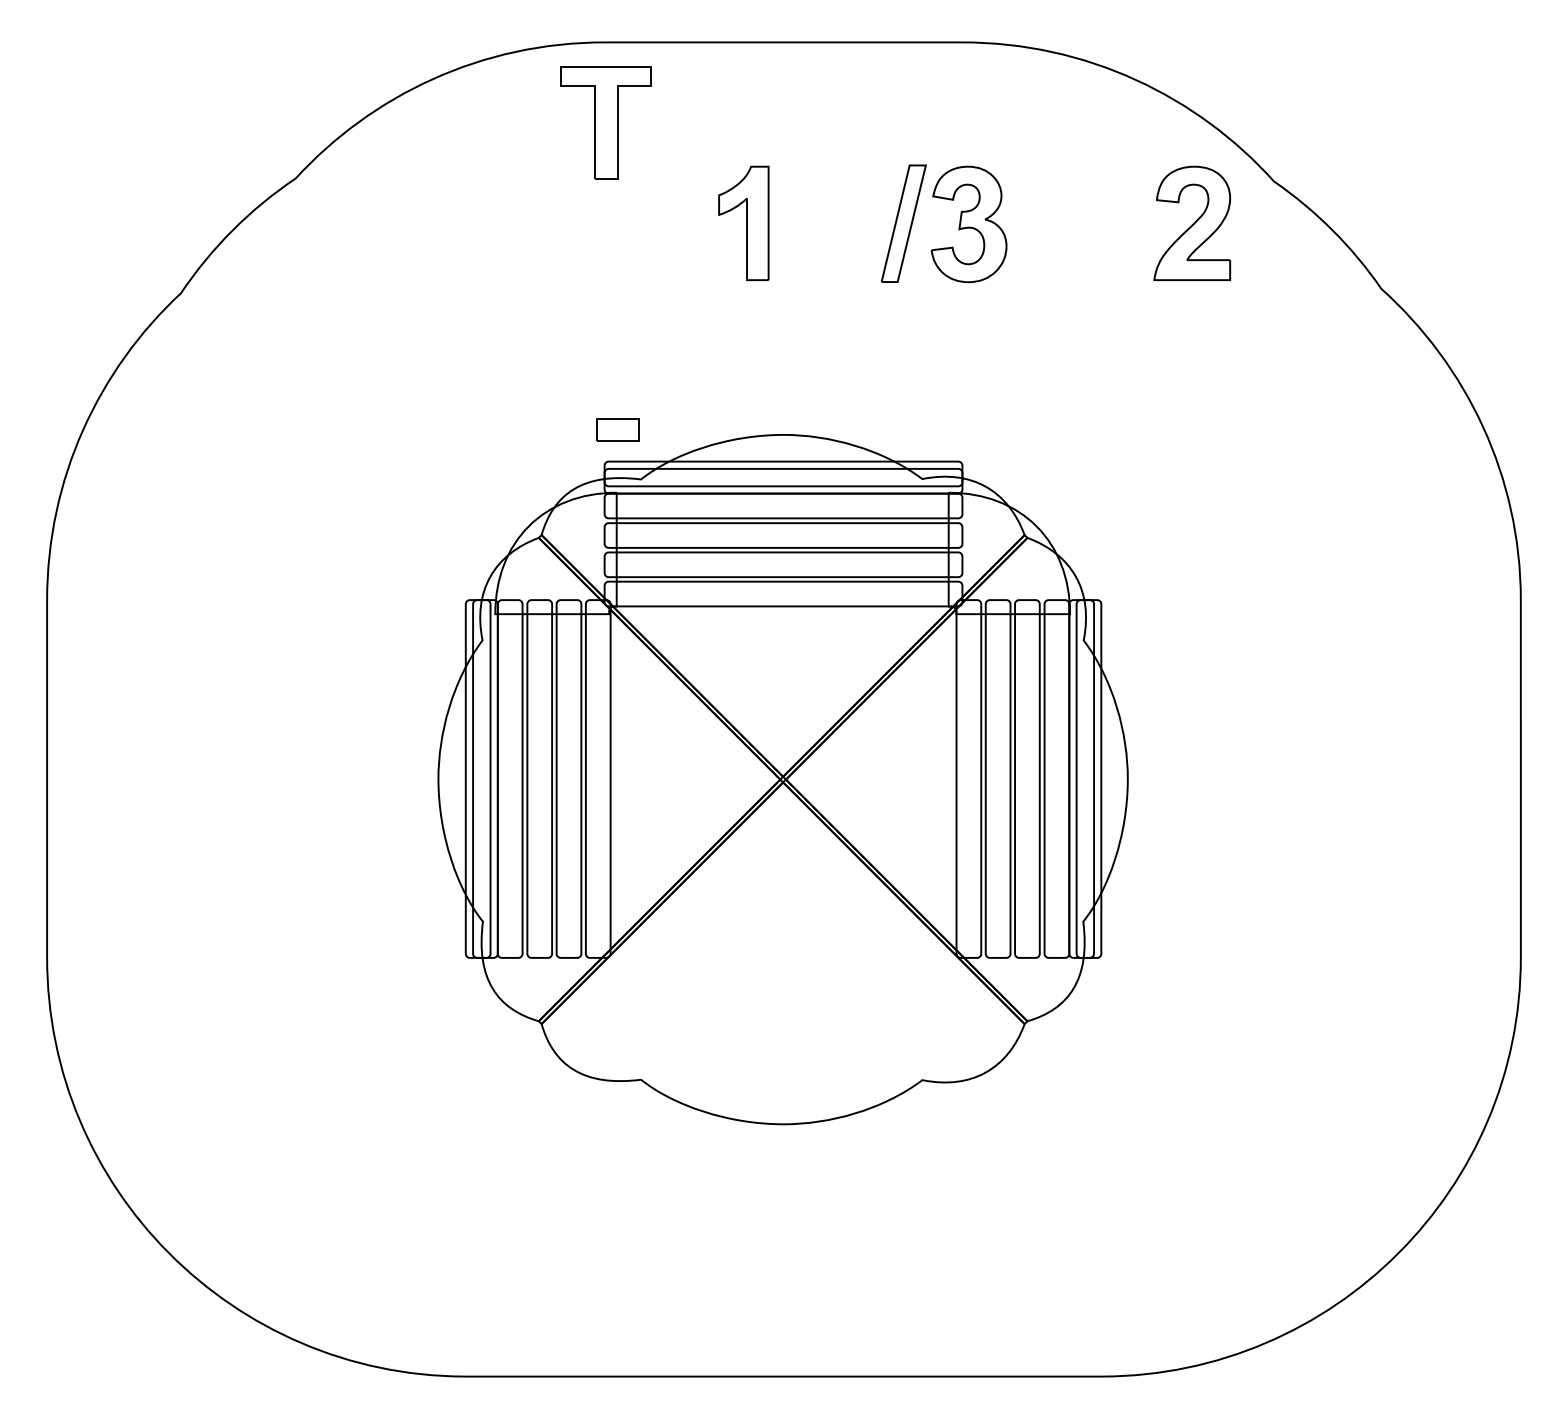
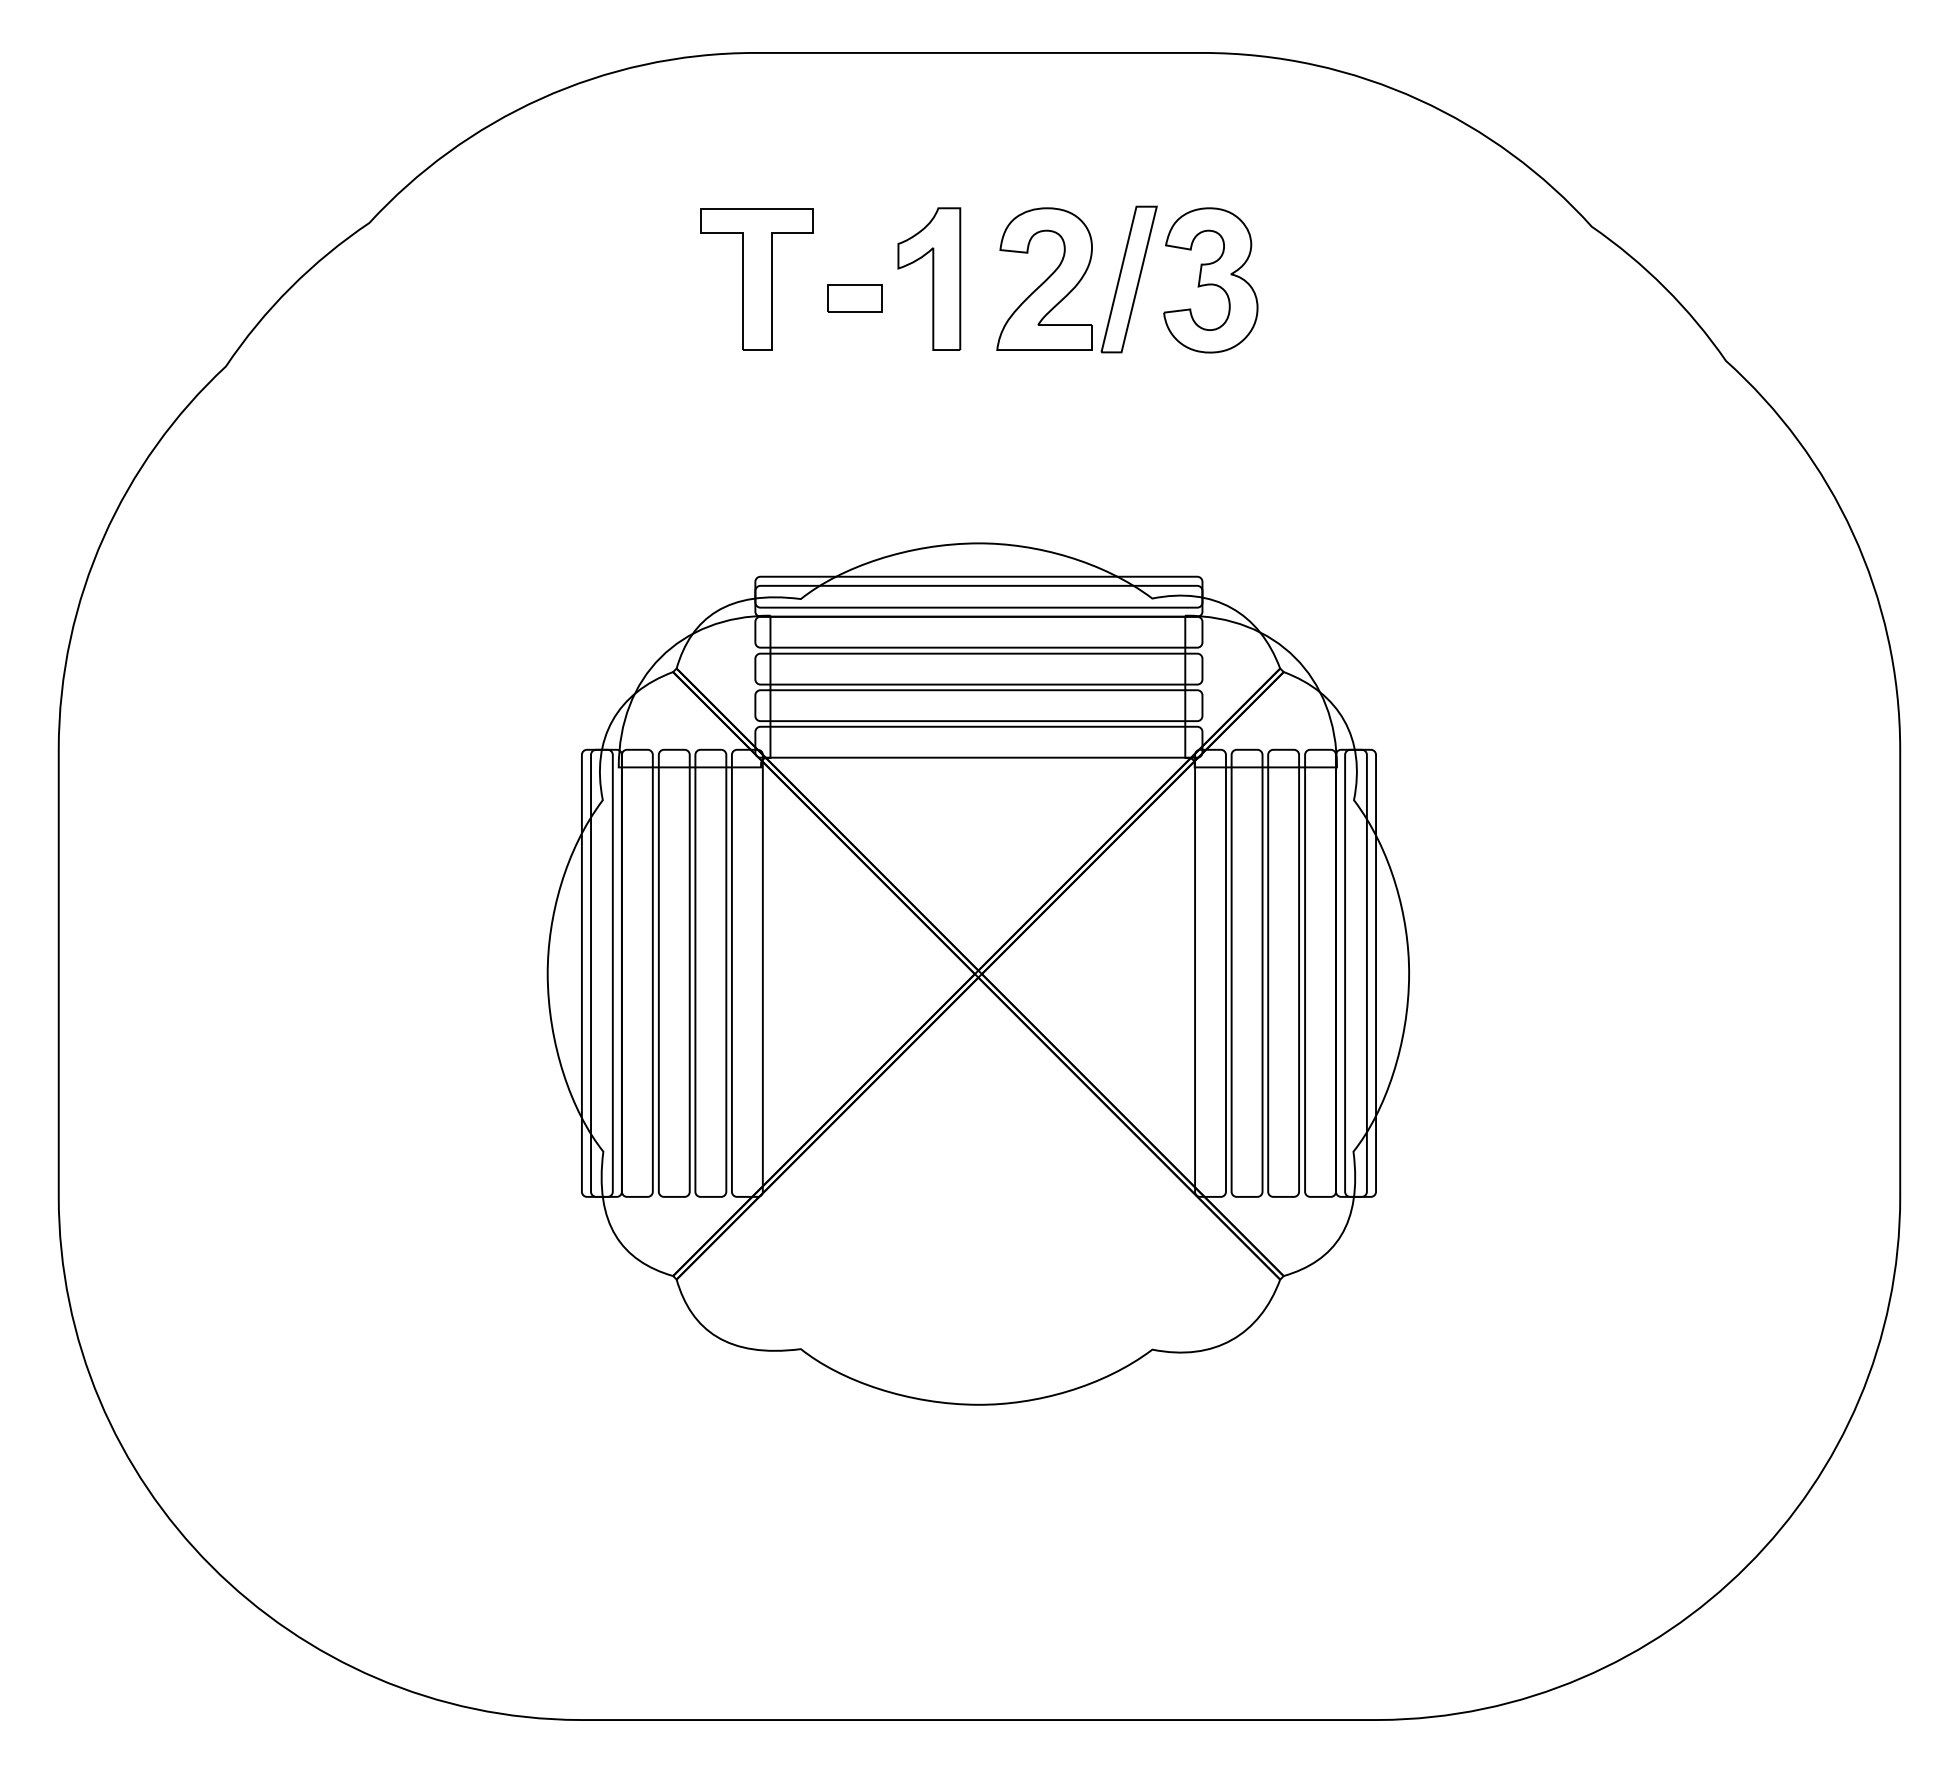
part: (605, 122) -> (756, 279), moved
part: (1192, 222) -> (1044, 278), moved
part: (617, 429) -> (854, 298), moved

